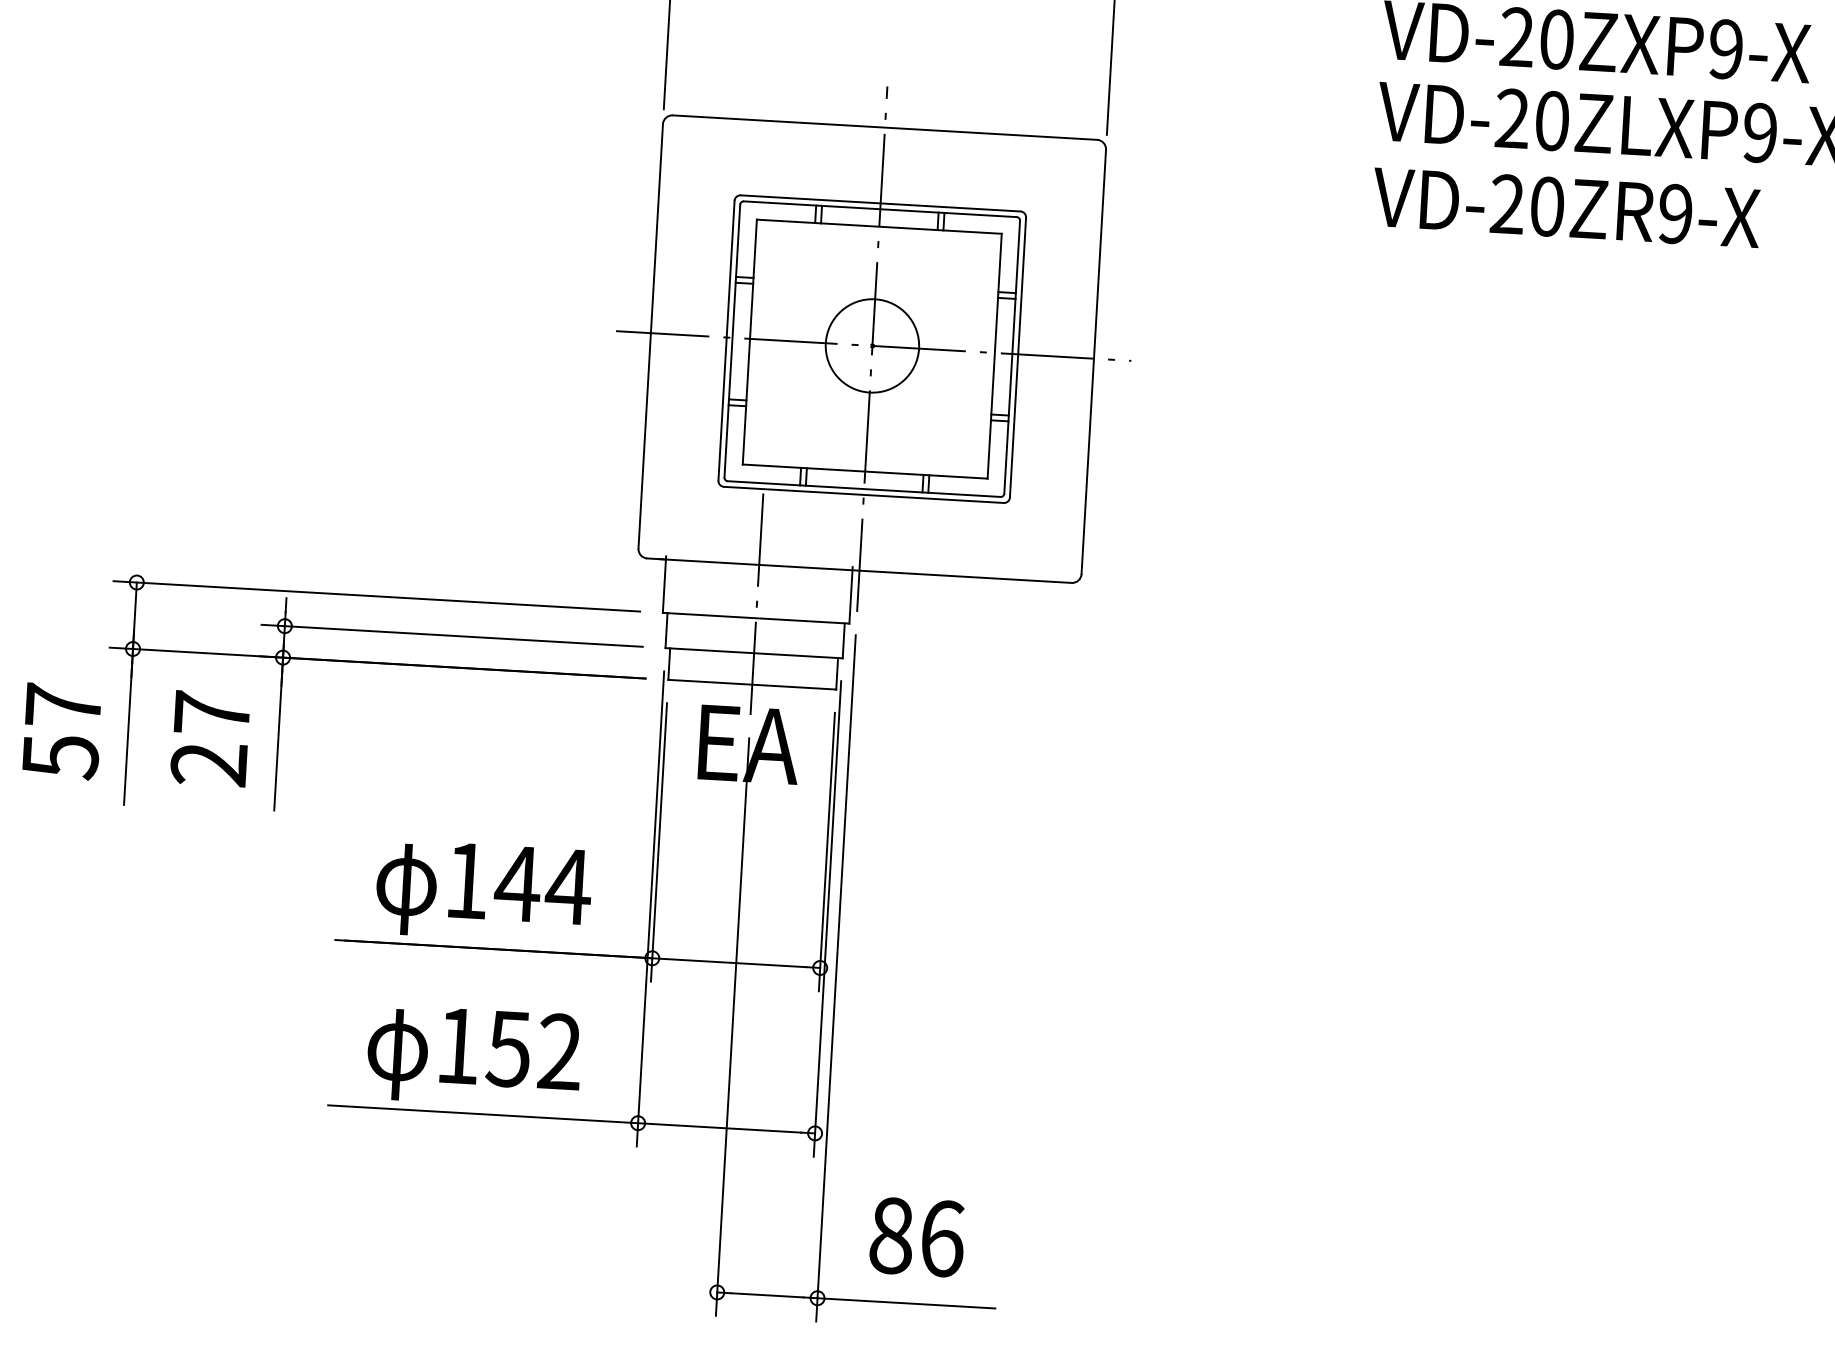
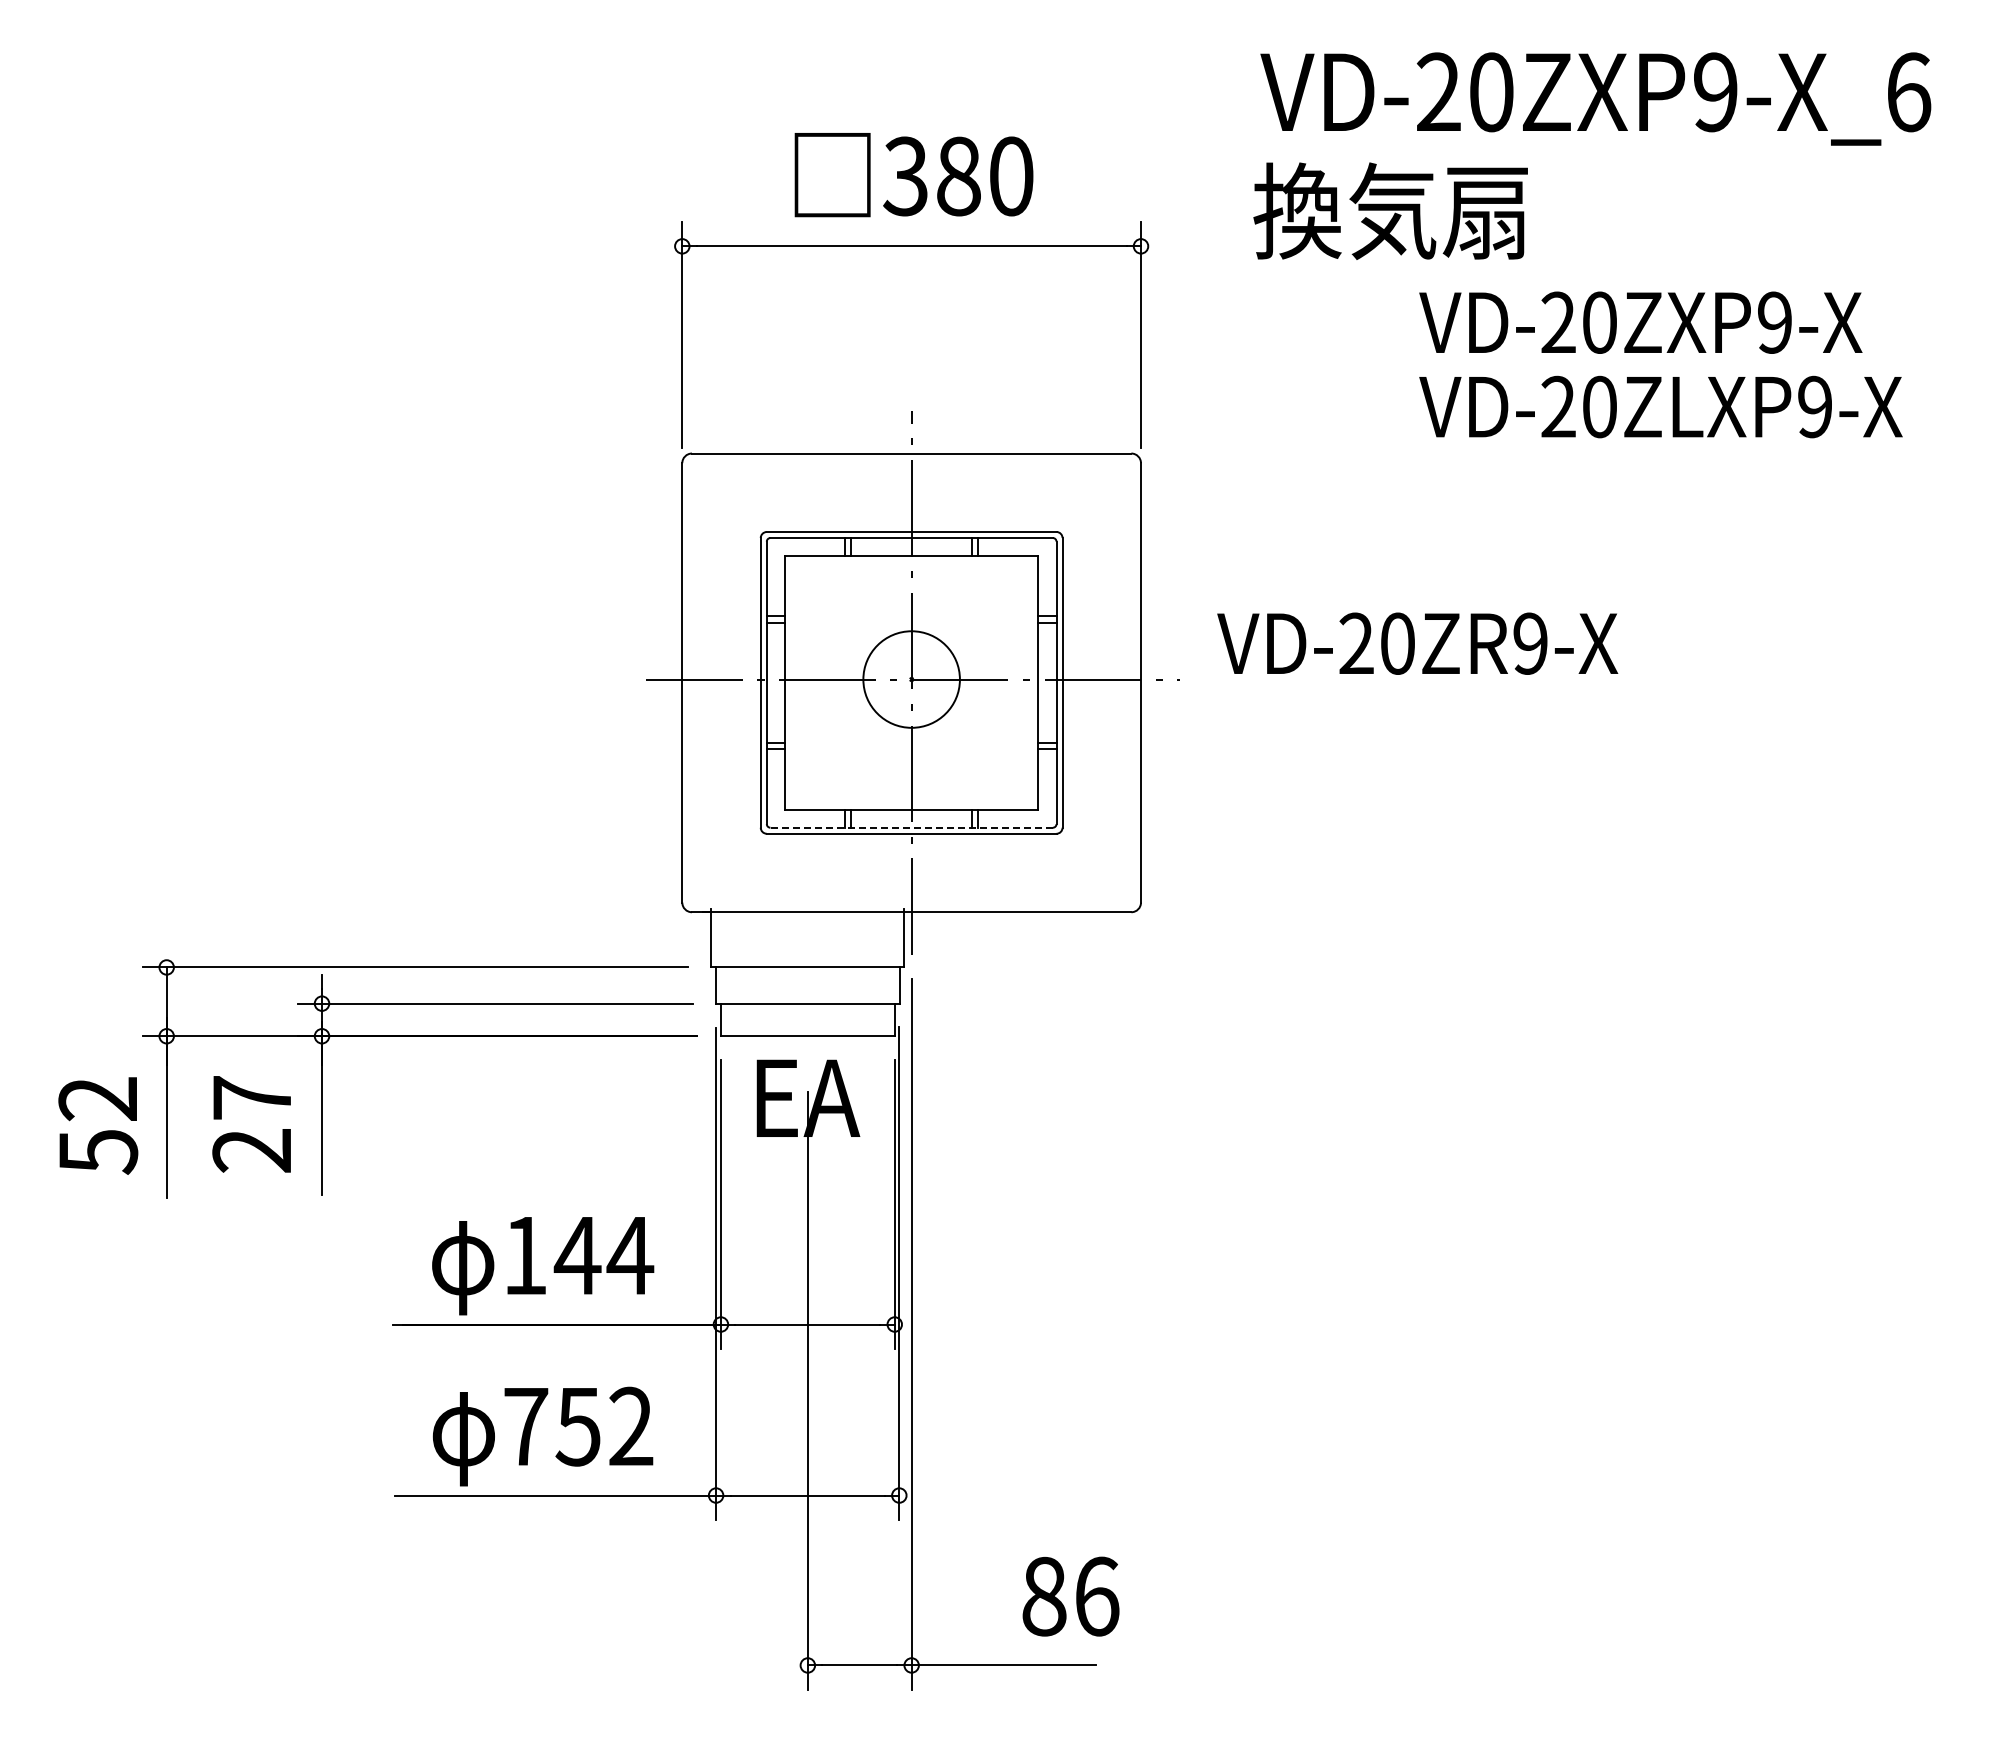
text: (1566, 207) -> (1417, 643), moved
line: (864, 488) -> (911, 827), solid -> dashed
line: (756, 601) -> (807, 950), removed
text: (62, 706) -> (97, 1099), 57 -> 52
text: (458, 1045) -> (526, 1426), 152 -> 752
text: (916, 1237) -> (1070, 1596), moved

